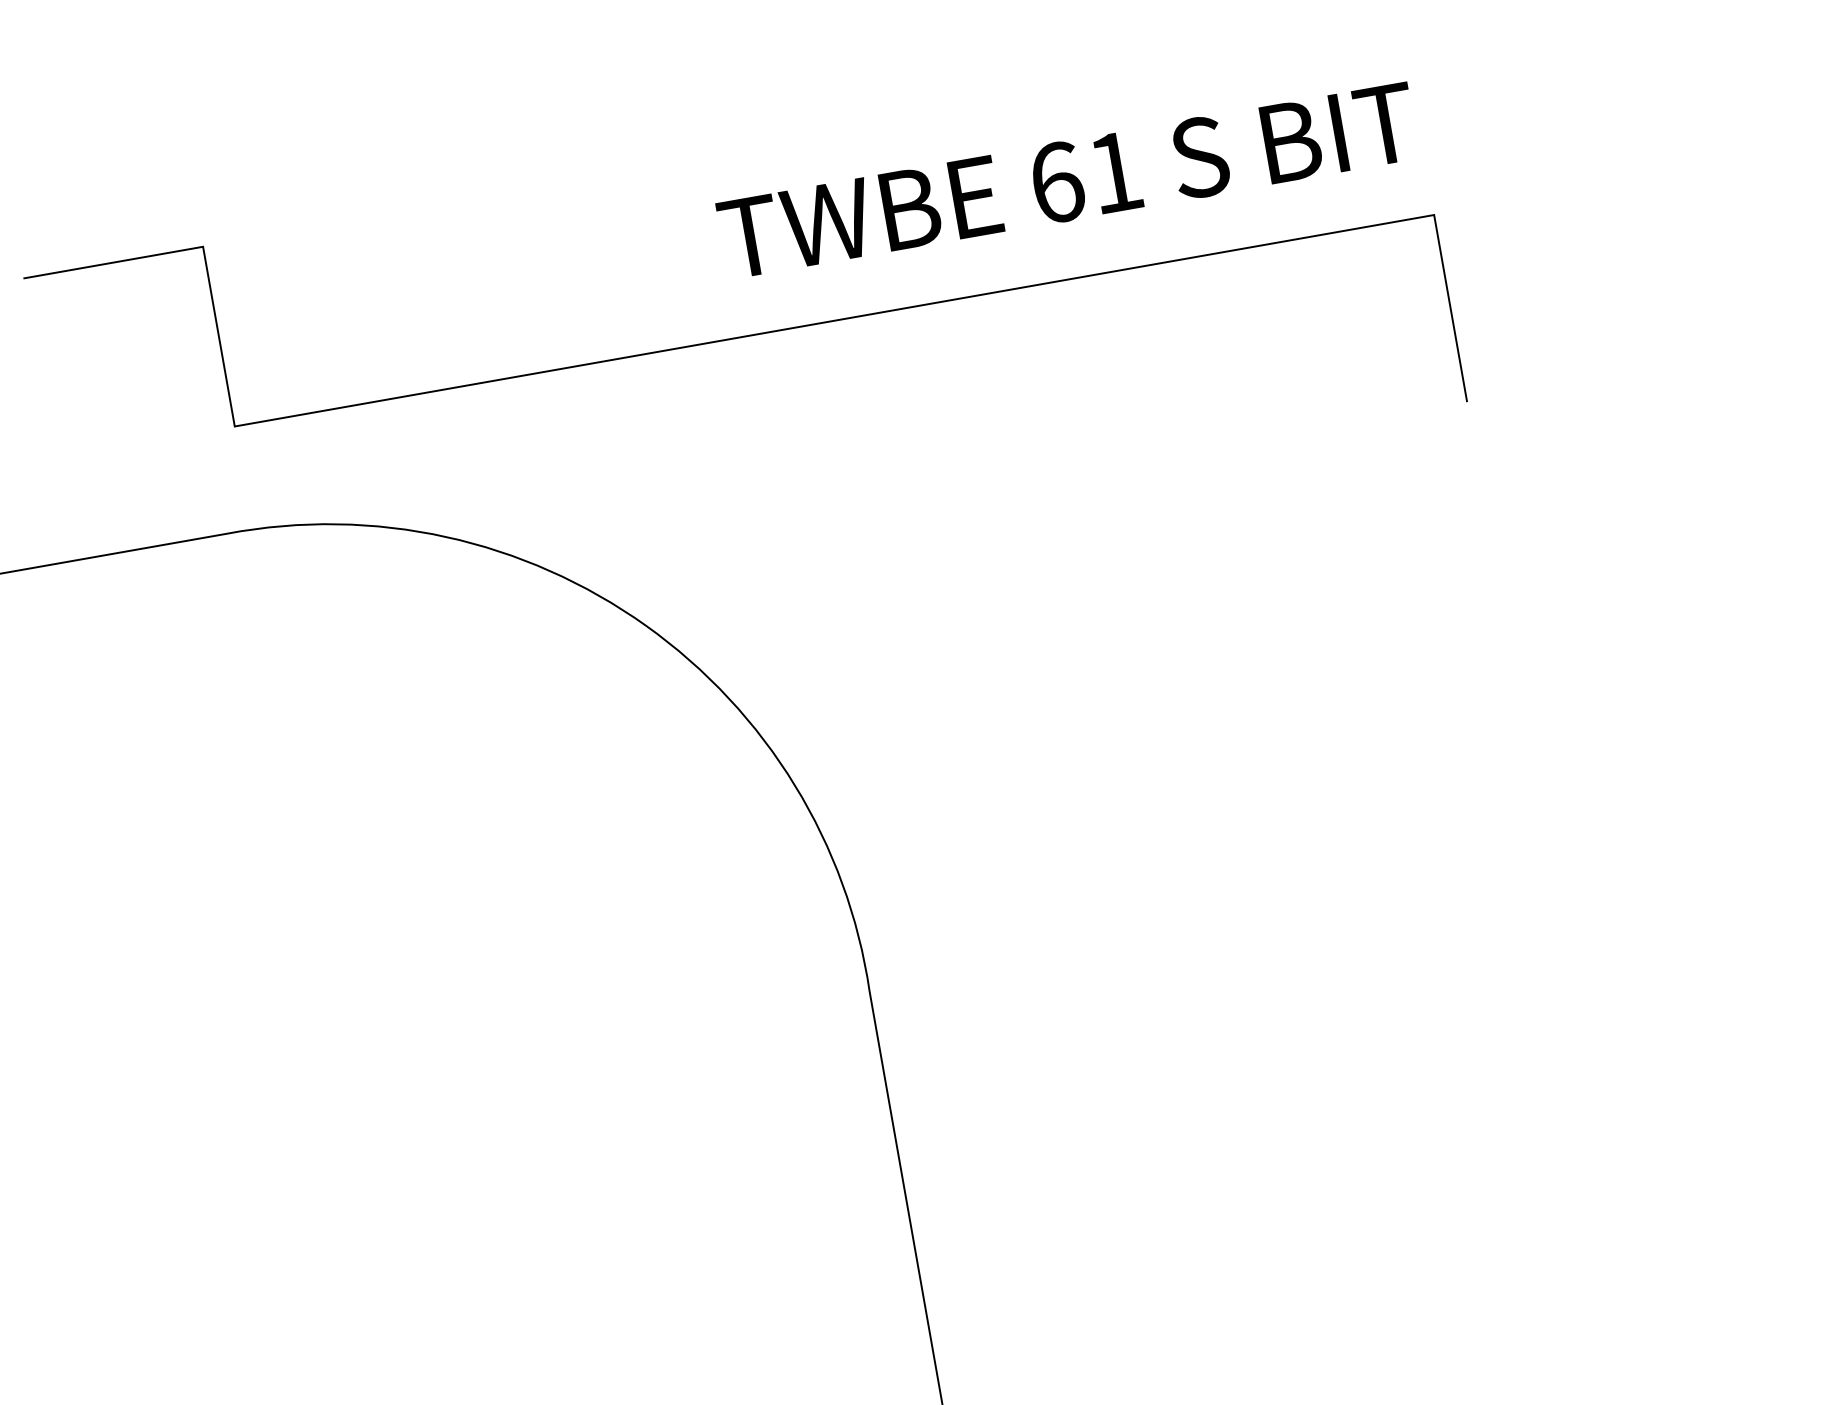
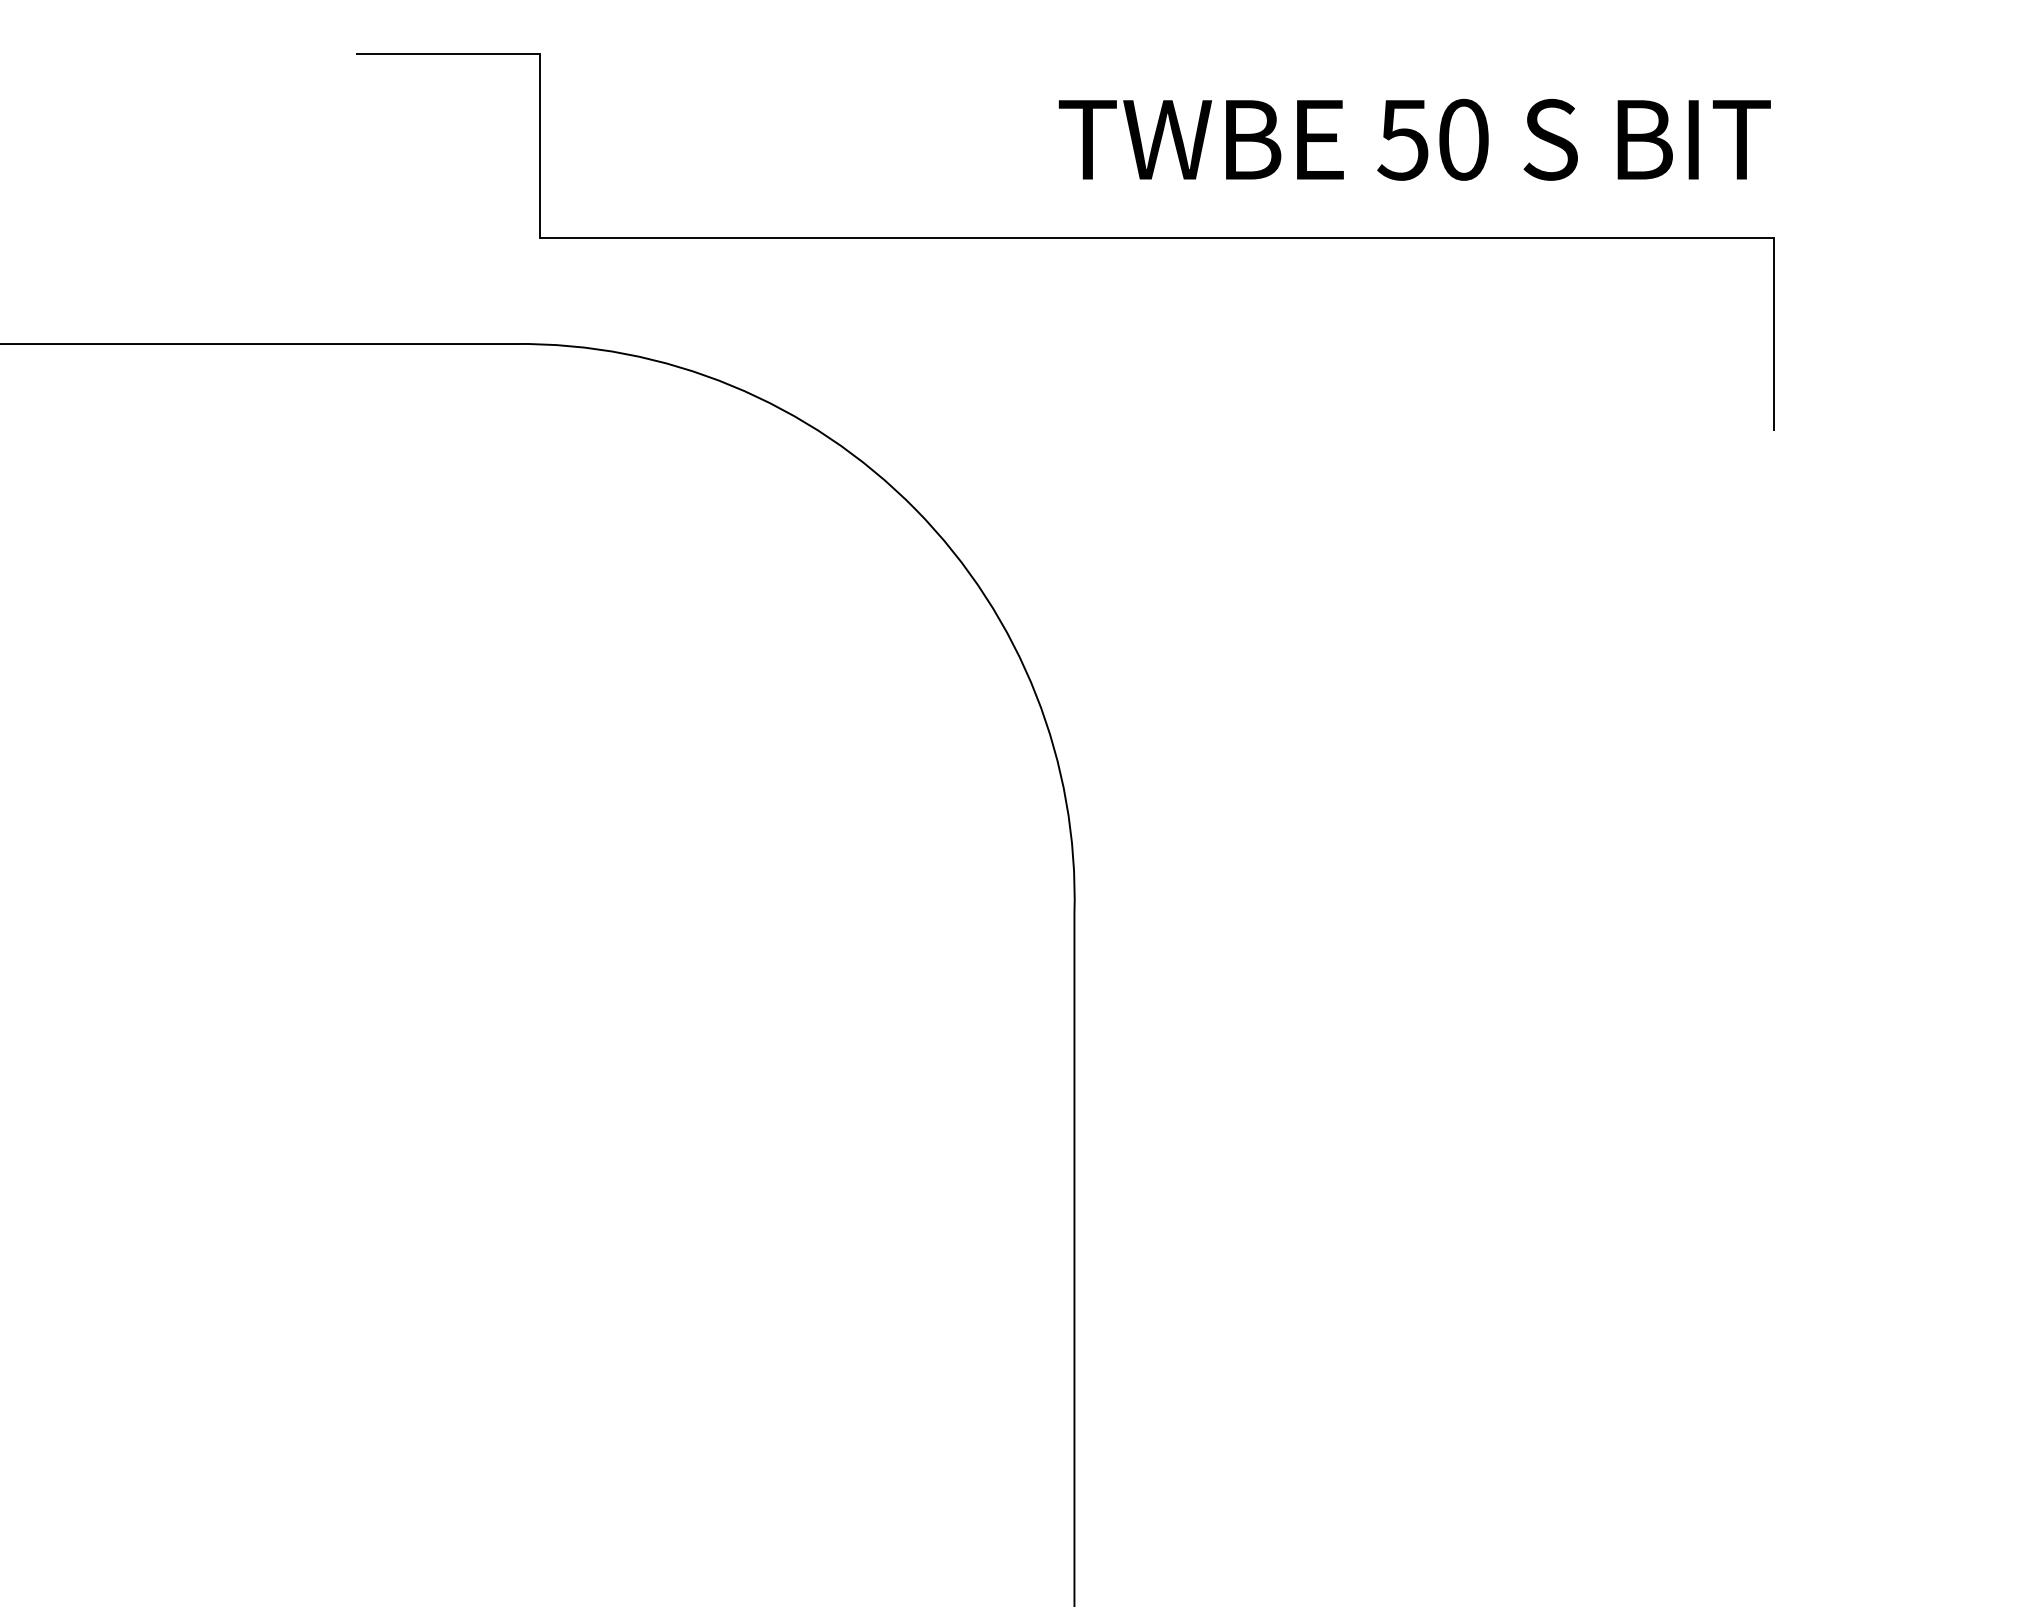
text: (1084, 177) -> (1432, 139), 61 -> 50

